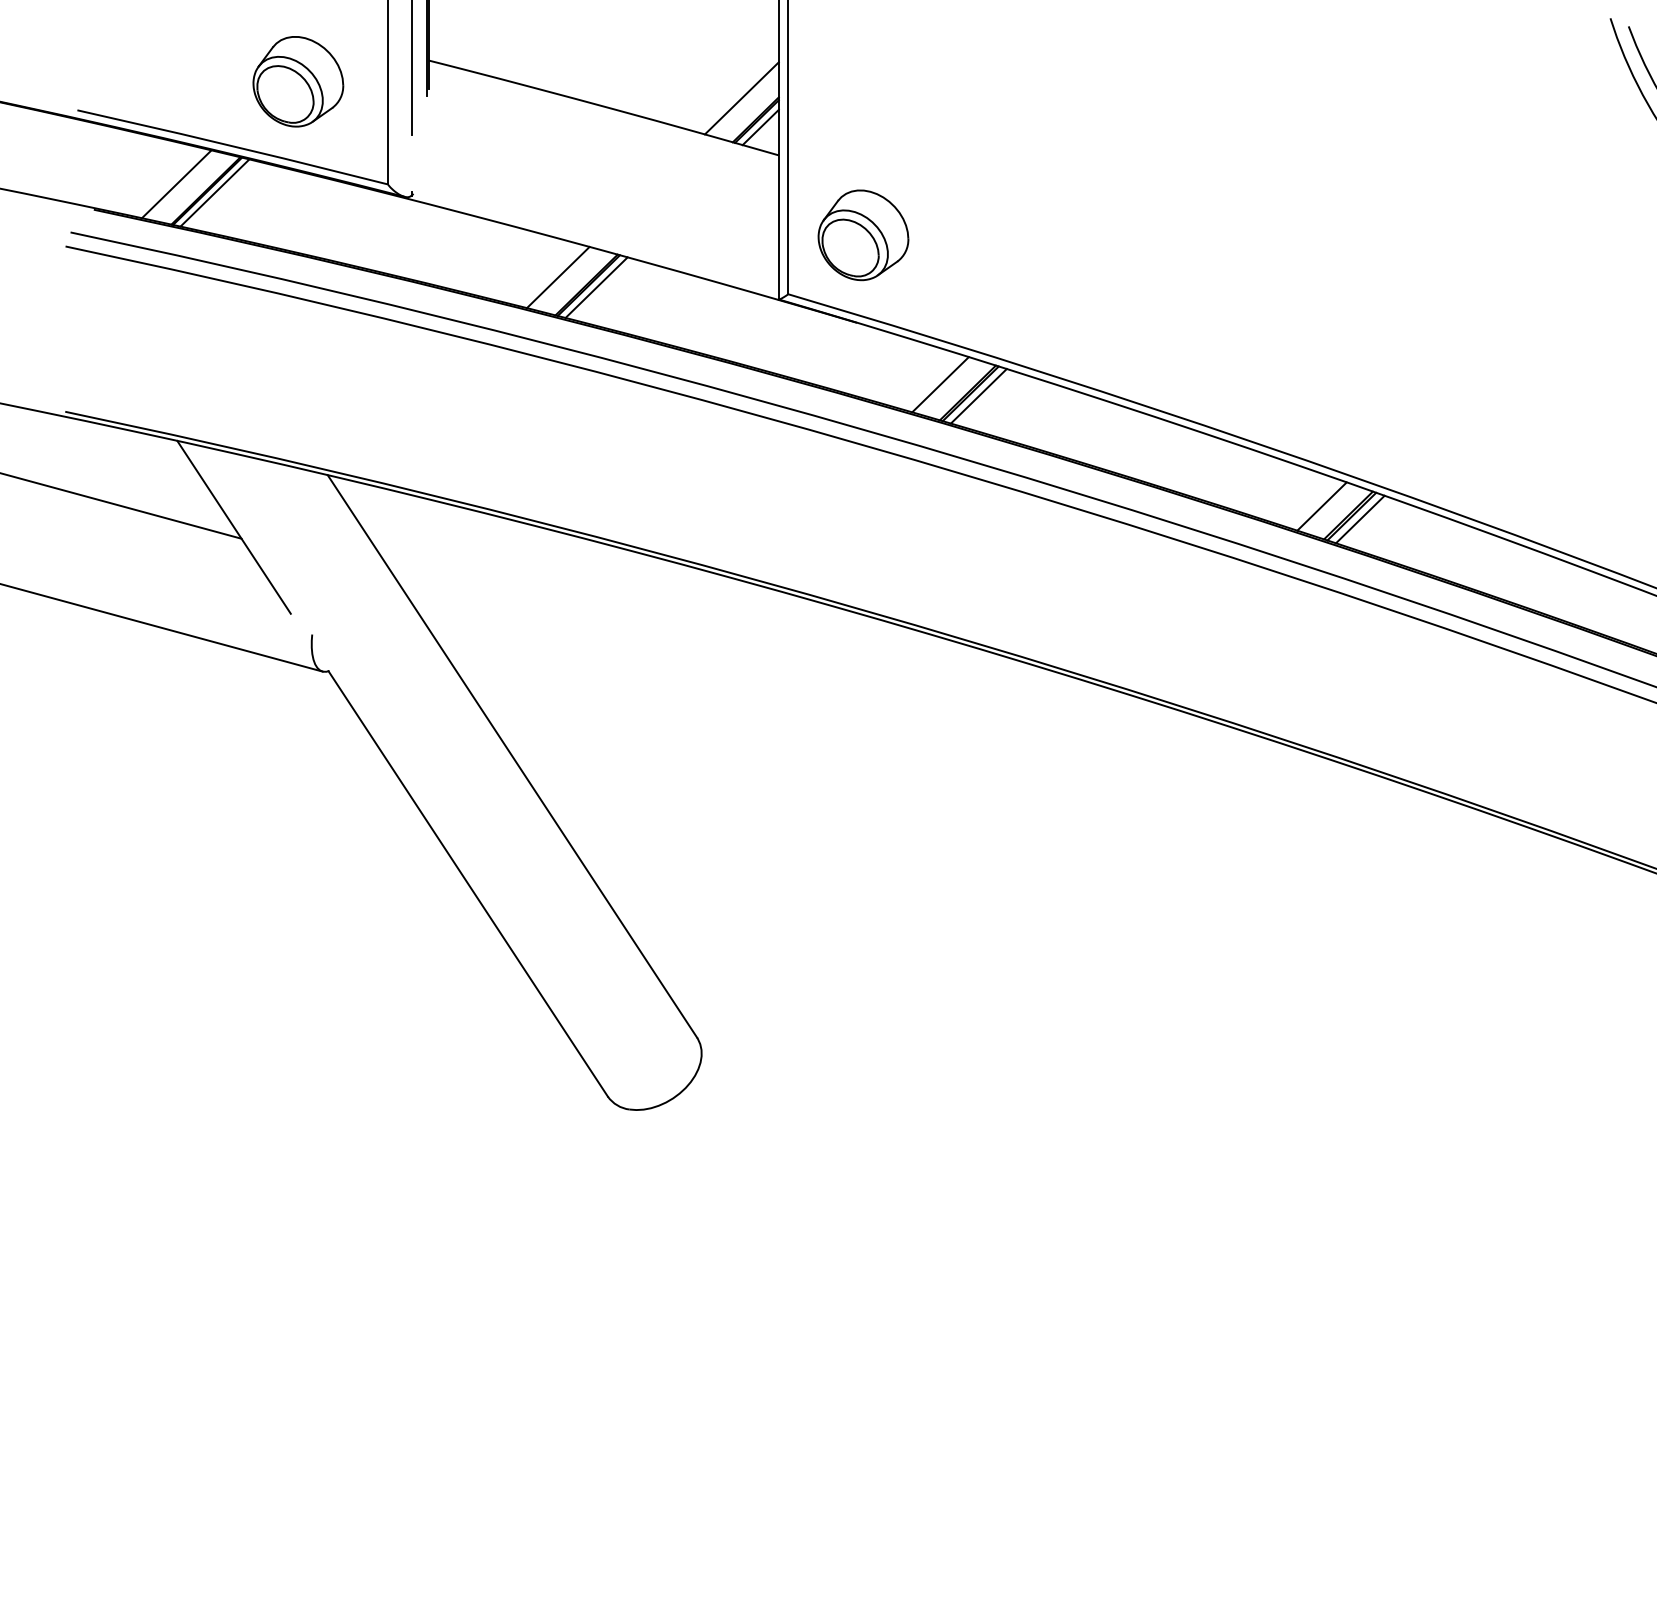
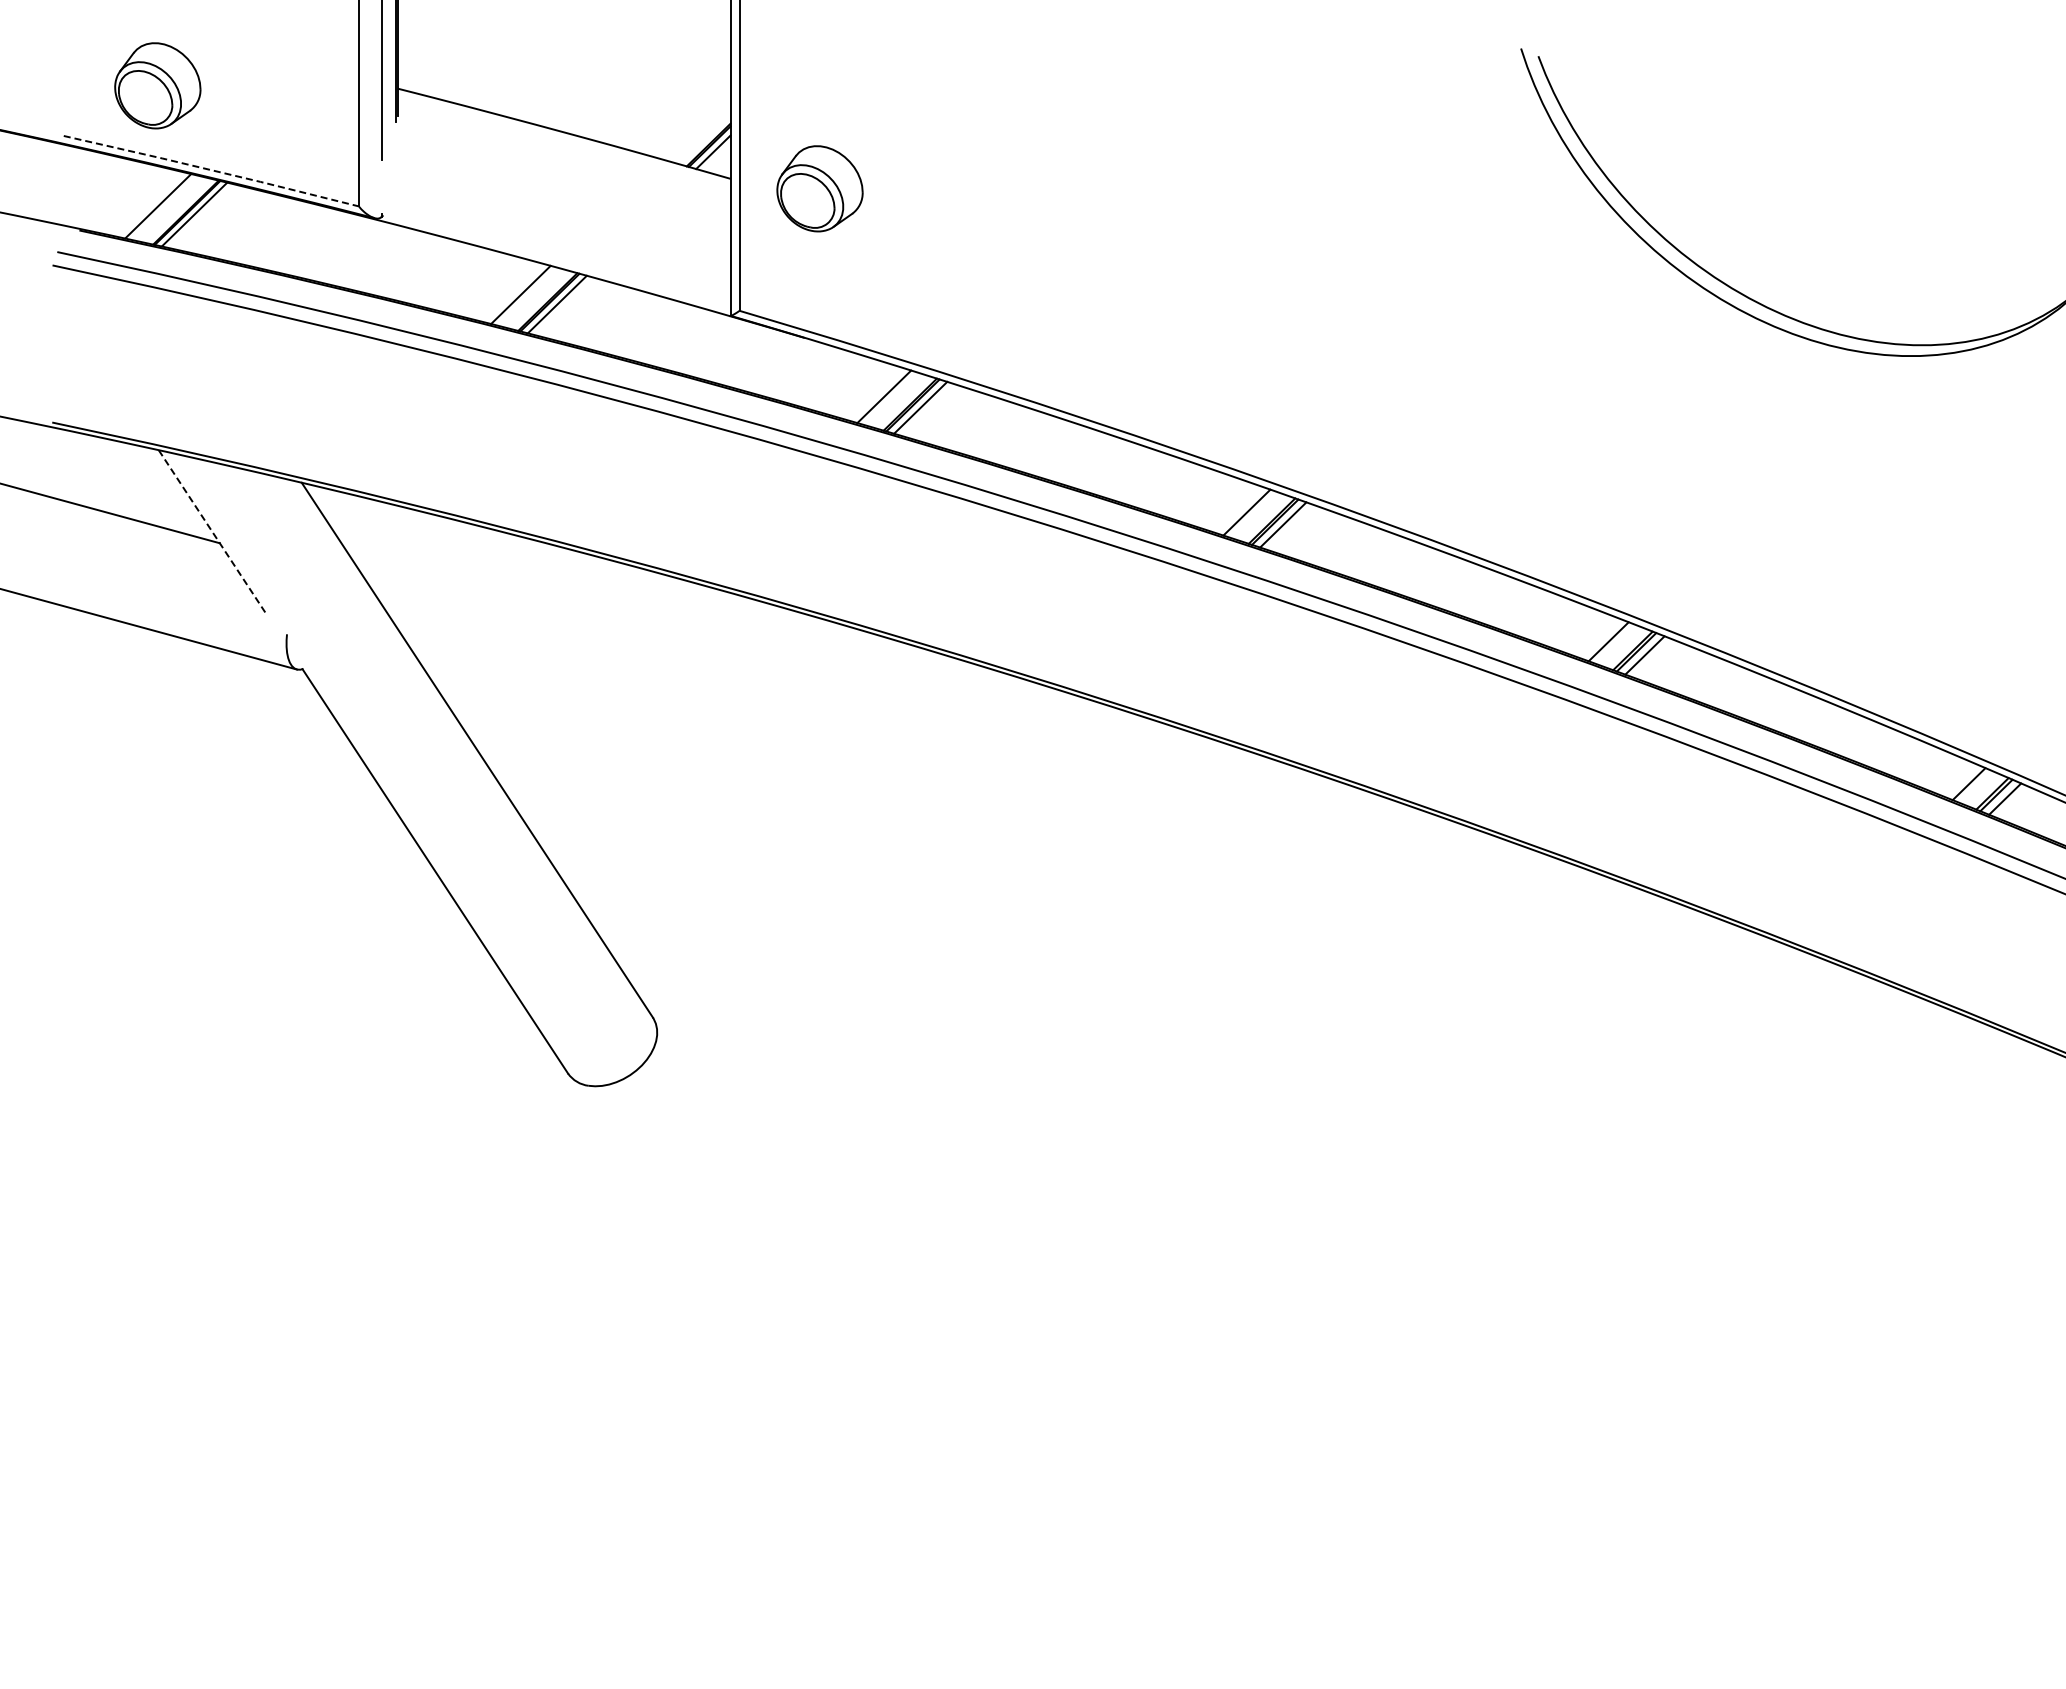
part: (298, 81) -> (157, 85), moved
line: (741, 98) -> (695, 124), removed
line: (233, 146) -> (212, 170), solid -> dashed
part: (862, 234) -> (819, 188), moved
line: (234, 527) -> (213, 532), solid -> dashed

